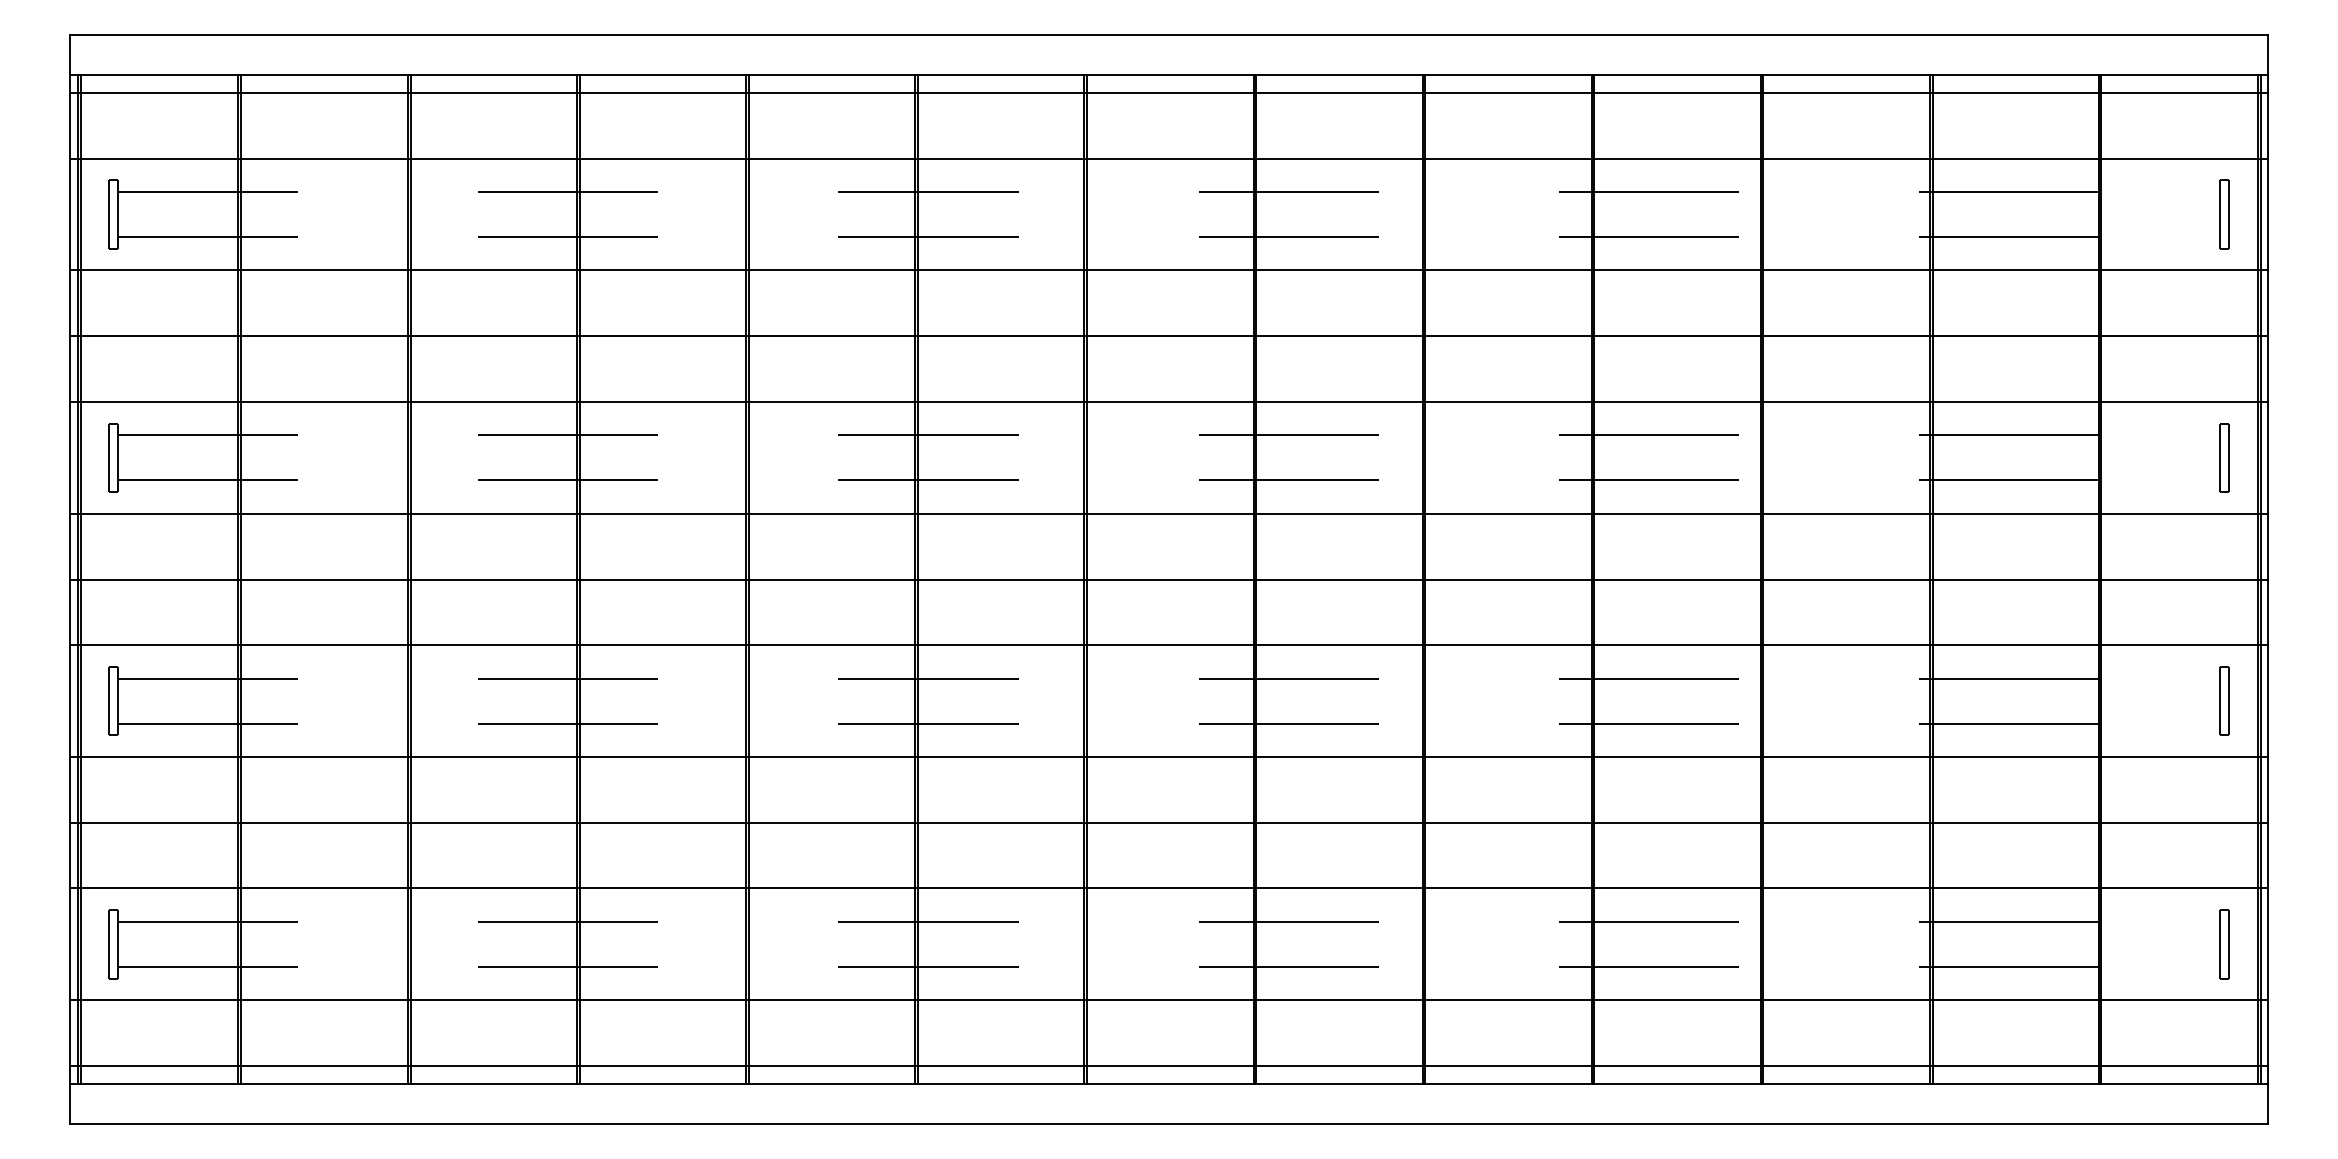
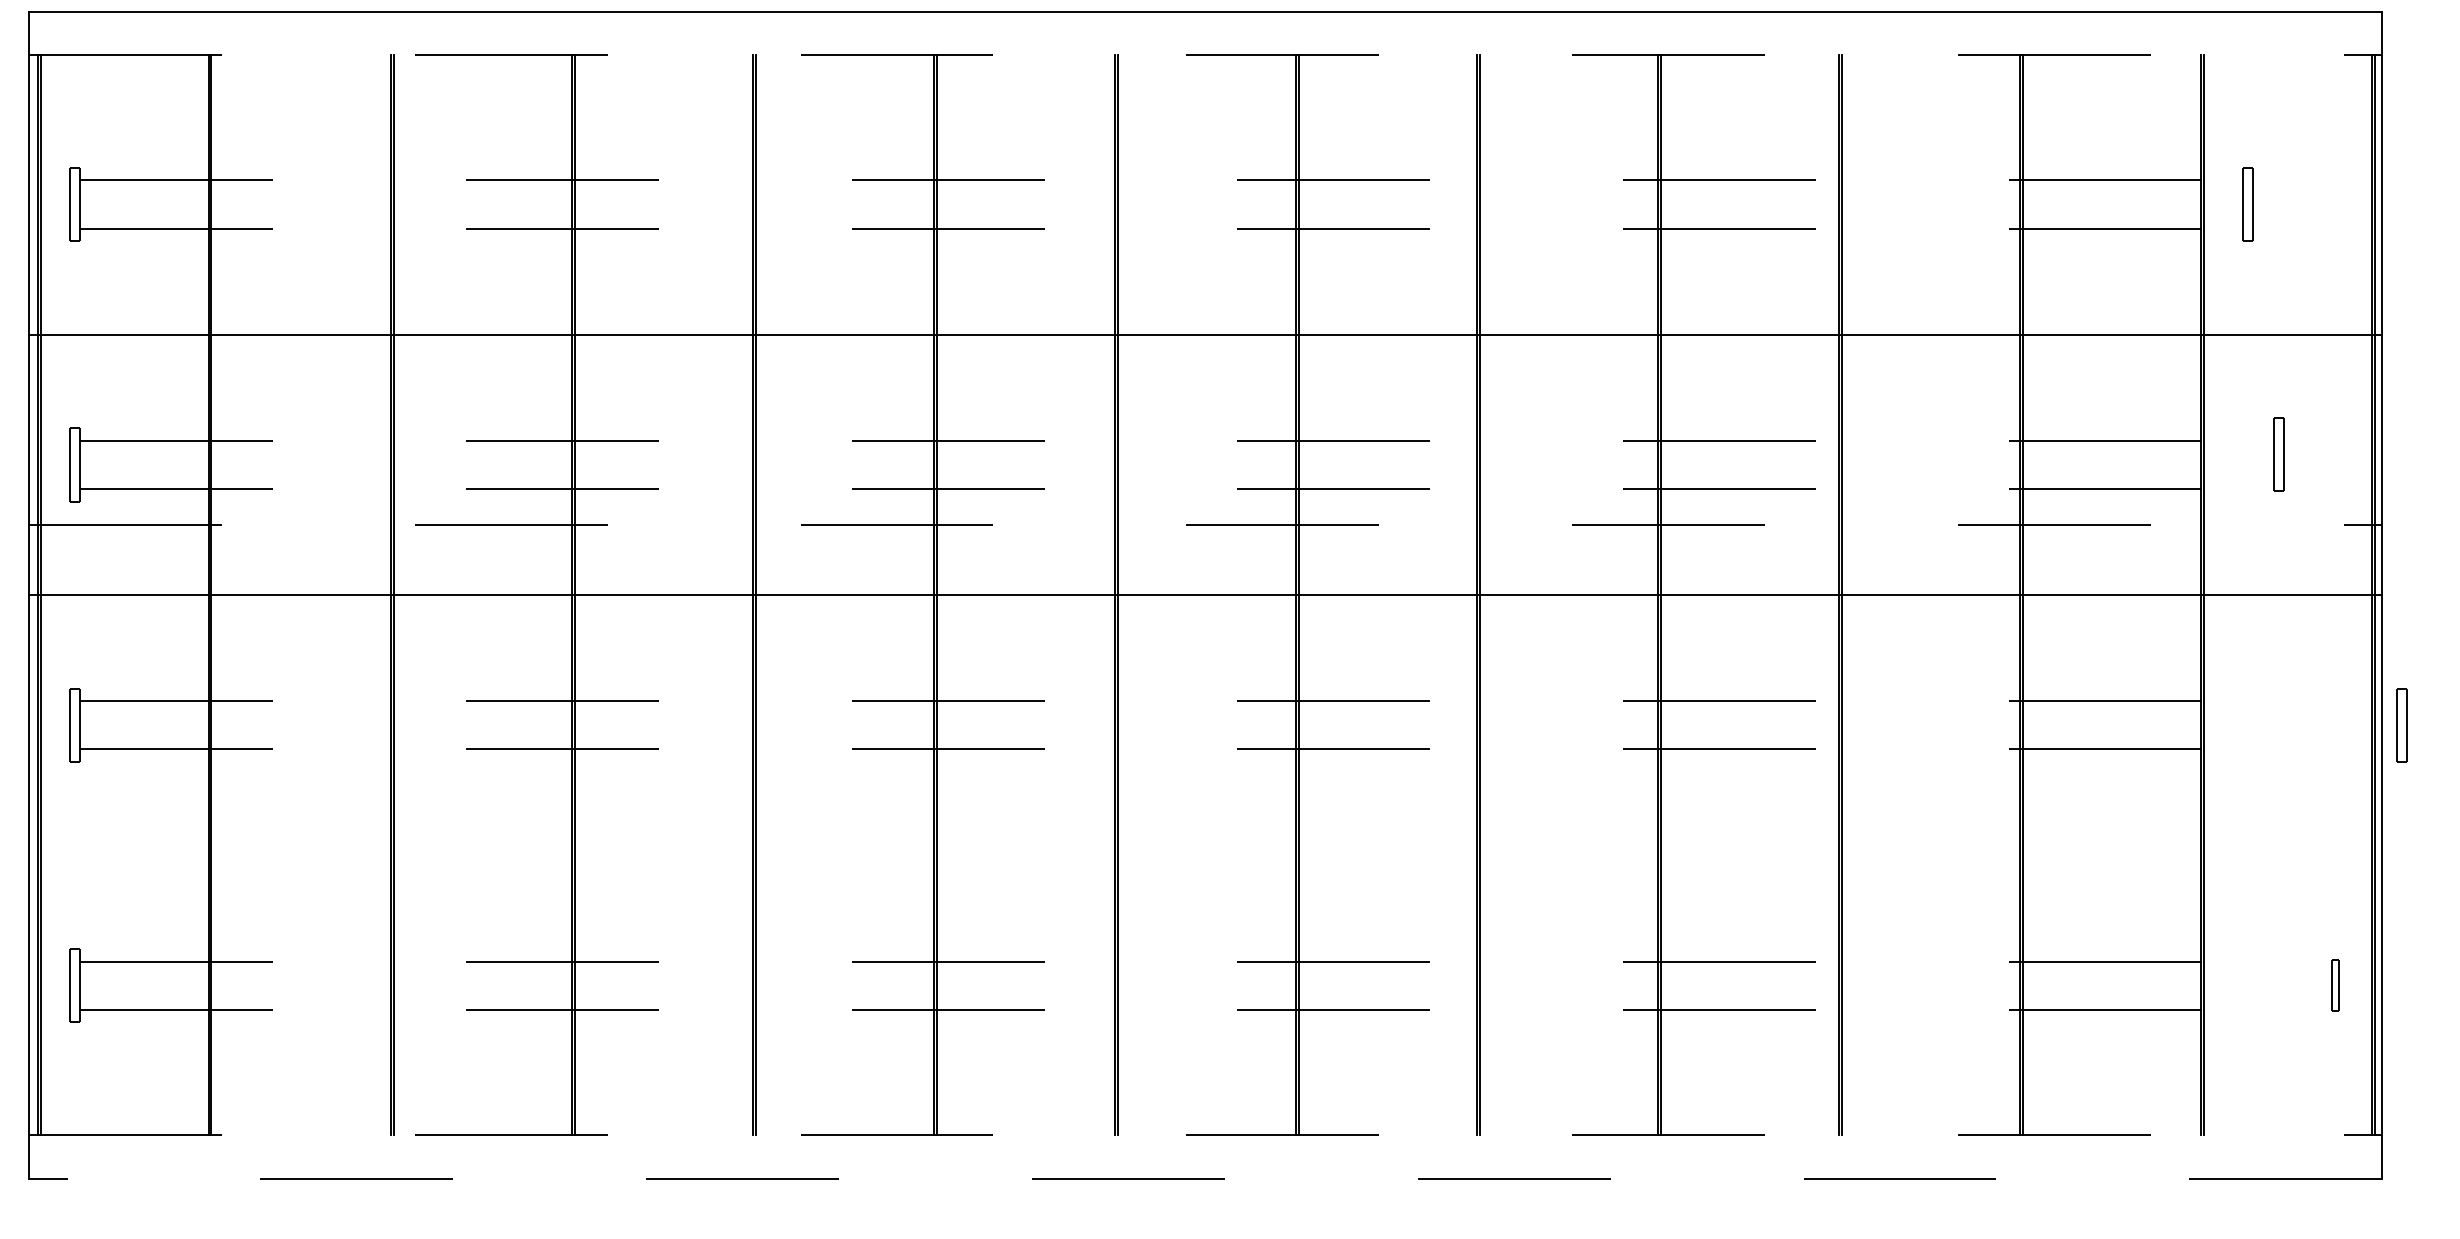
line: (1169, 75) -> (1206, 55), solid -> dashed
line: (1168, 93) -> (1205, 74), removed
line: (1168, 158) -> (1205, 144), removed
part: (2224, 214) -> (2247, 204), moved
line: (1168, 270) -> (1205, 264), removed
line: (1168, 402) -> (1205, 405), removed
part: (2224, 457) -> (2278, 453), moved
line: (1169, 513) -> (1206, 524), solid -> dashed
line: (1168, 645) -> (1205, 665), removed
part: (2224, 700) -> (2402, 724), moved
line: (1168, 756) -> (1205, 784), removed
line: (1168, 822) -> (1205, 855), removed
line: (1168, 888) -> (1205, 925), removed
part: (2224, 944) -> (2335, 985), size x0.7
line: (1168, 999) -> (1205, 1044), removed
line: (1168, 1065) -> (1205, 1115), removed
line: (1169, 1083) -> (1206, 1134), solid -> dashed
line: (1169, 1124) -> (1206, 1178), solid -> dashed

